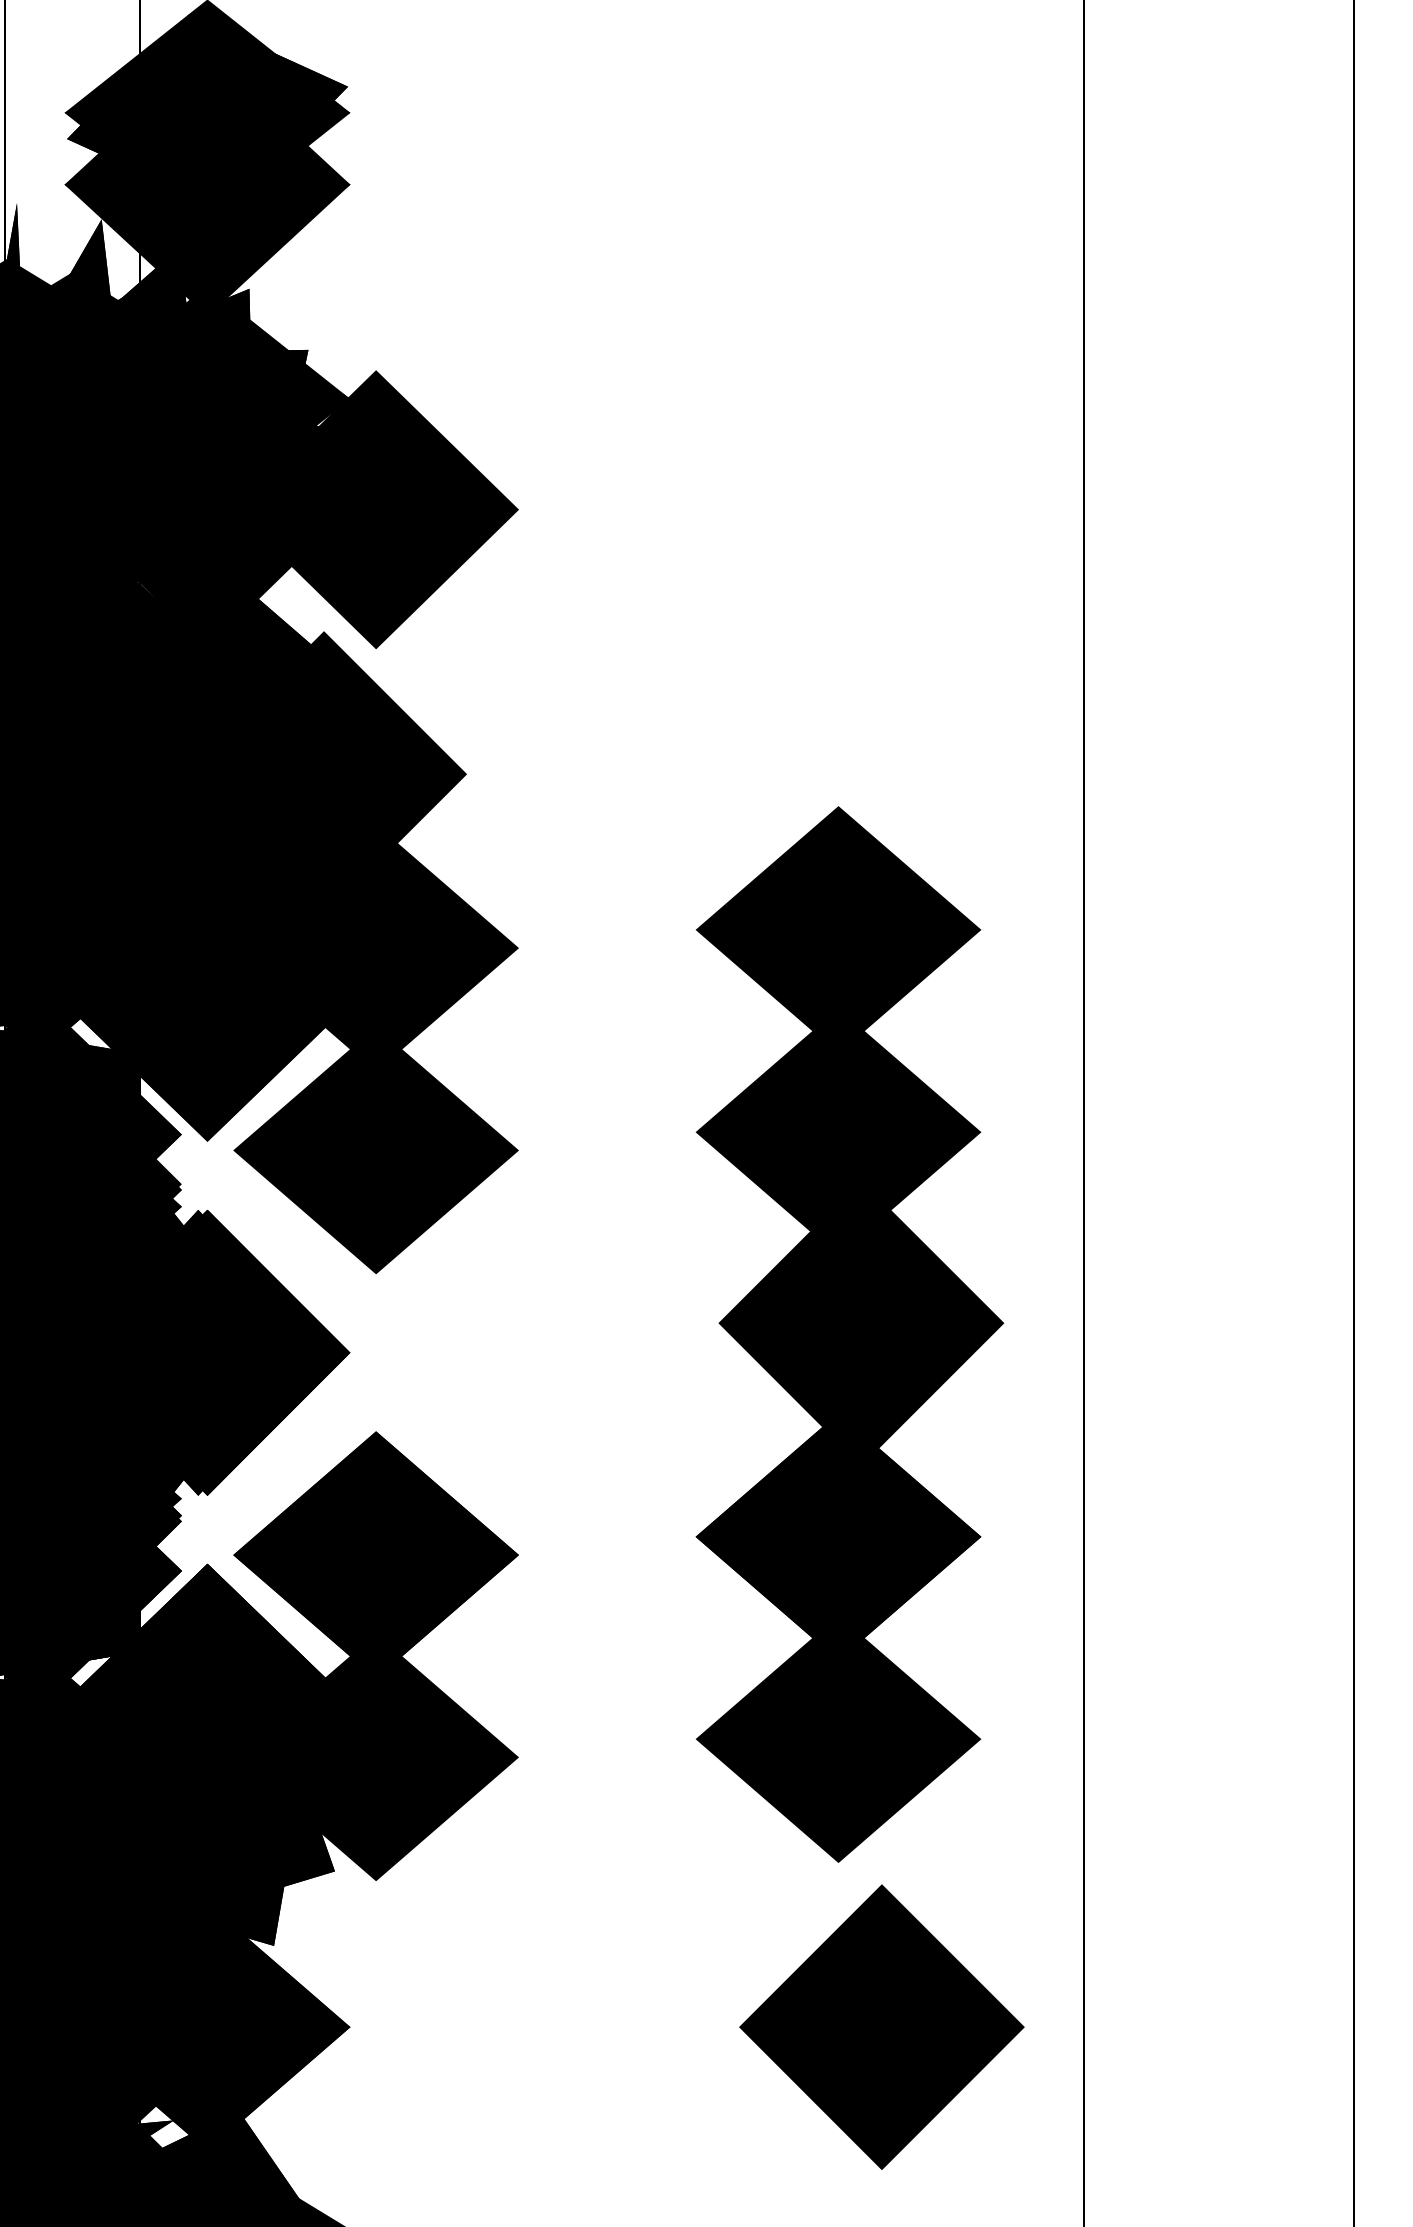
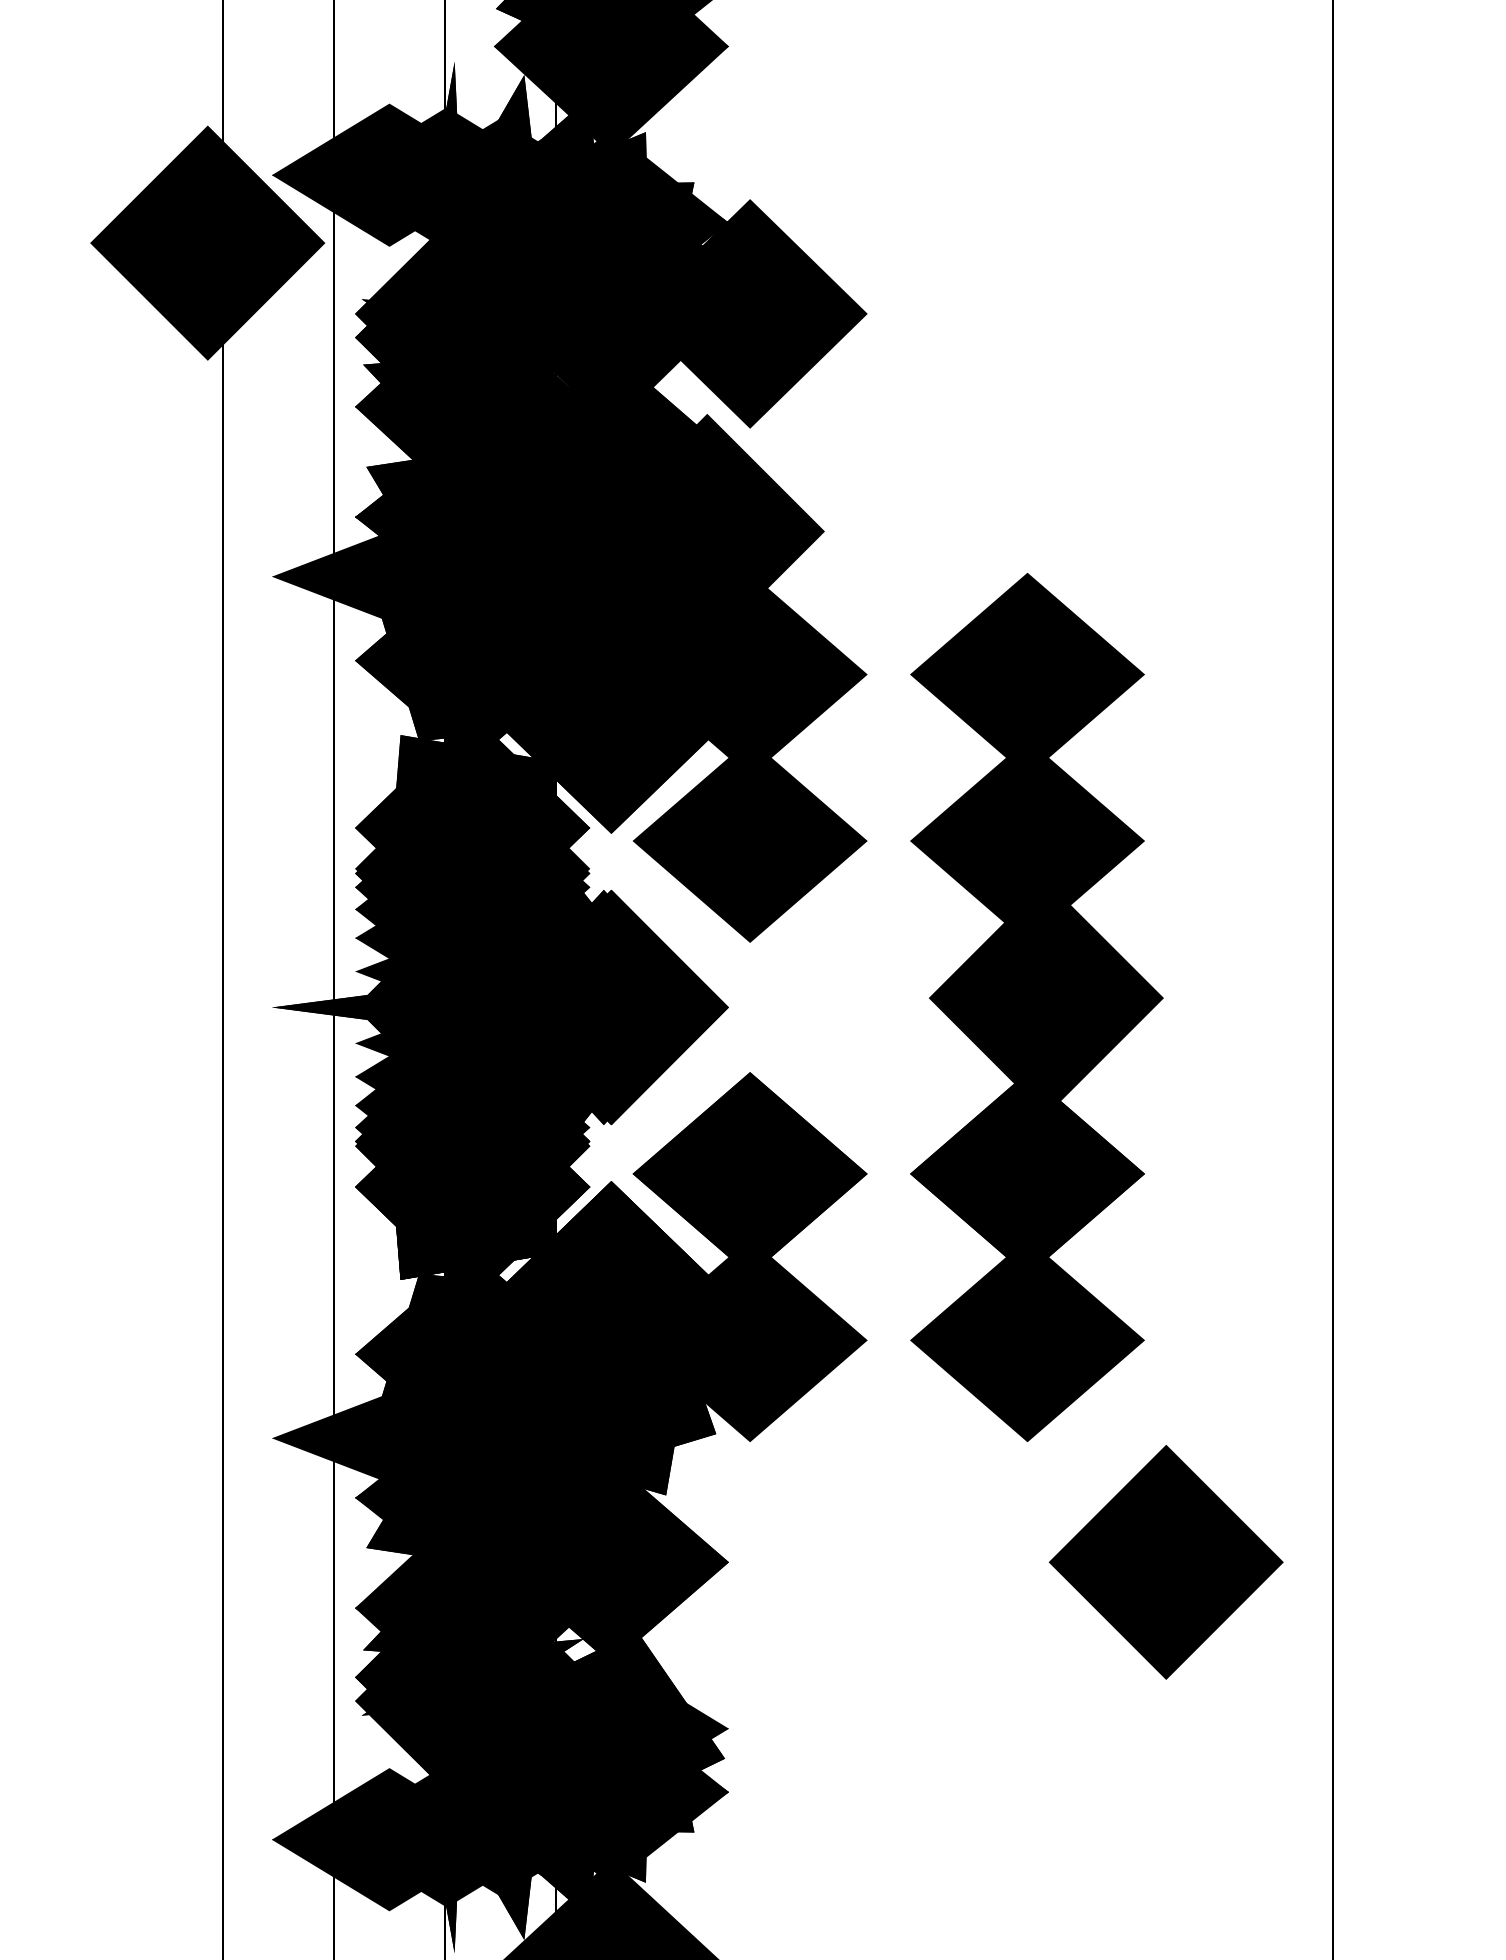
part: (849, 1334) -> (1036, 1007), moved

